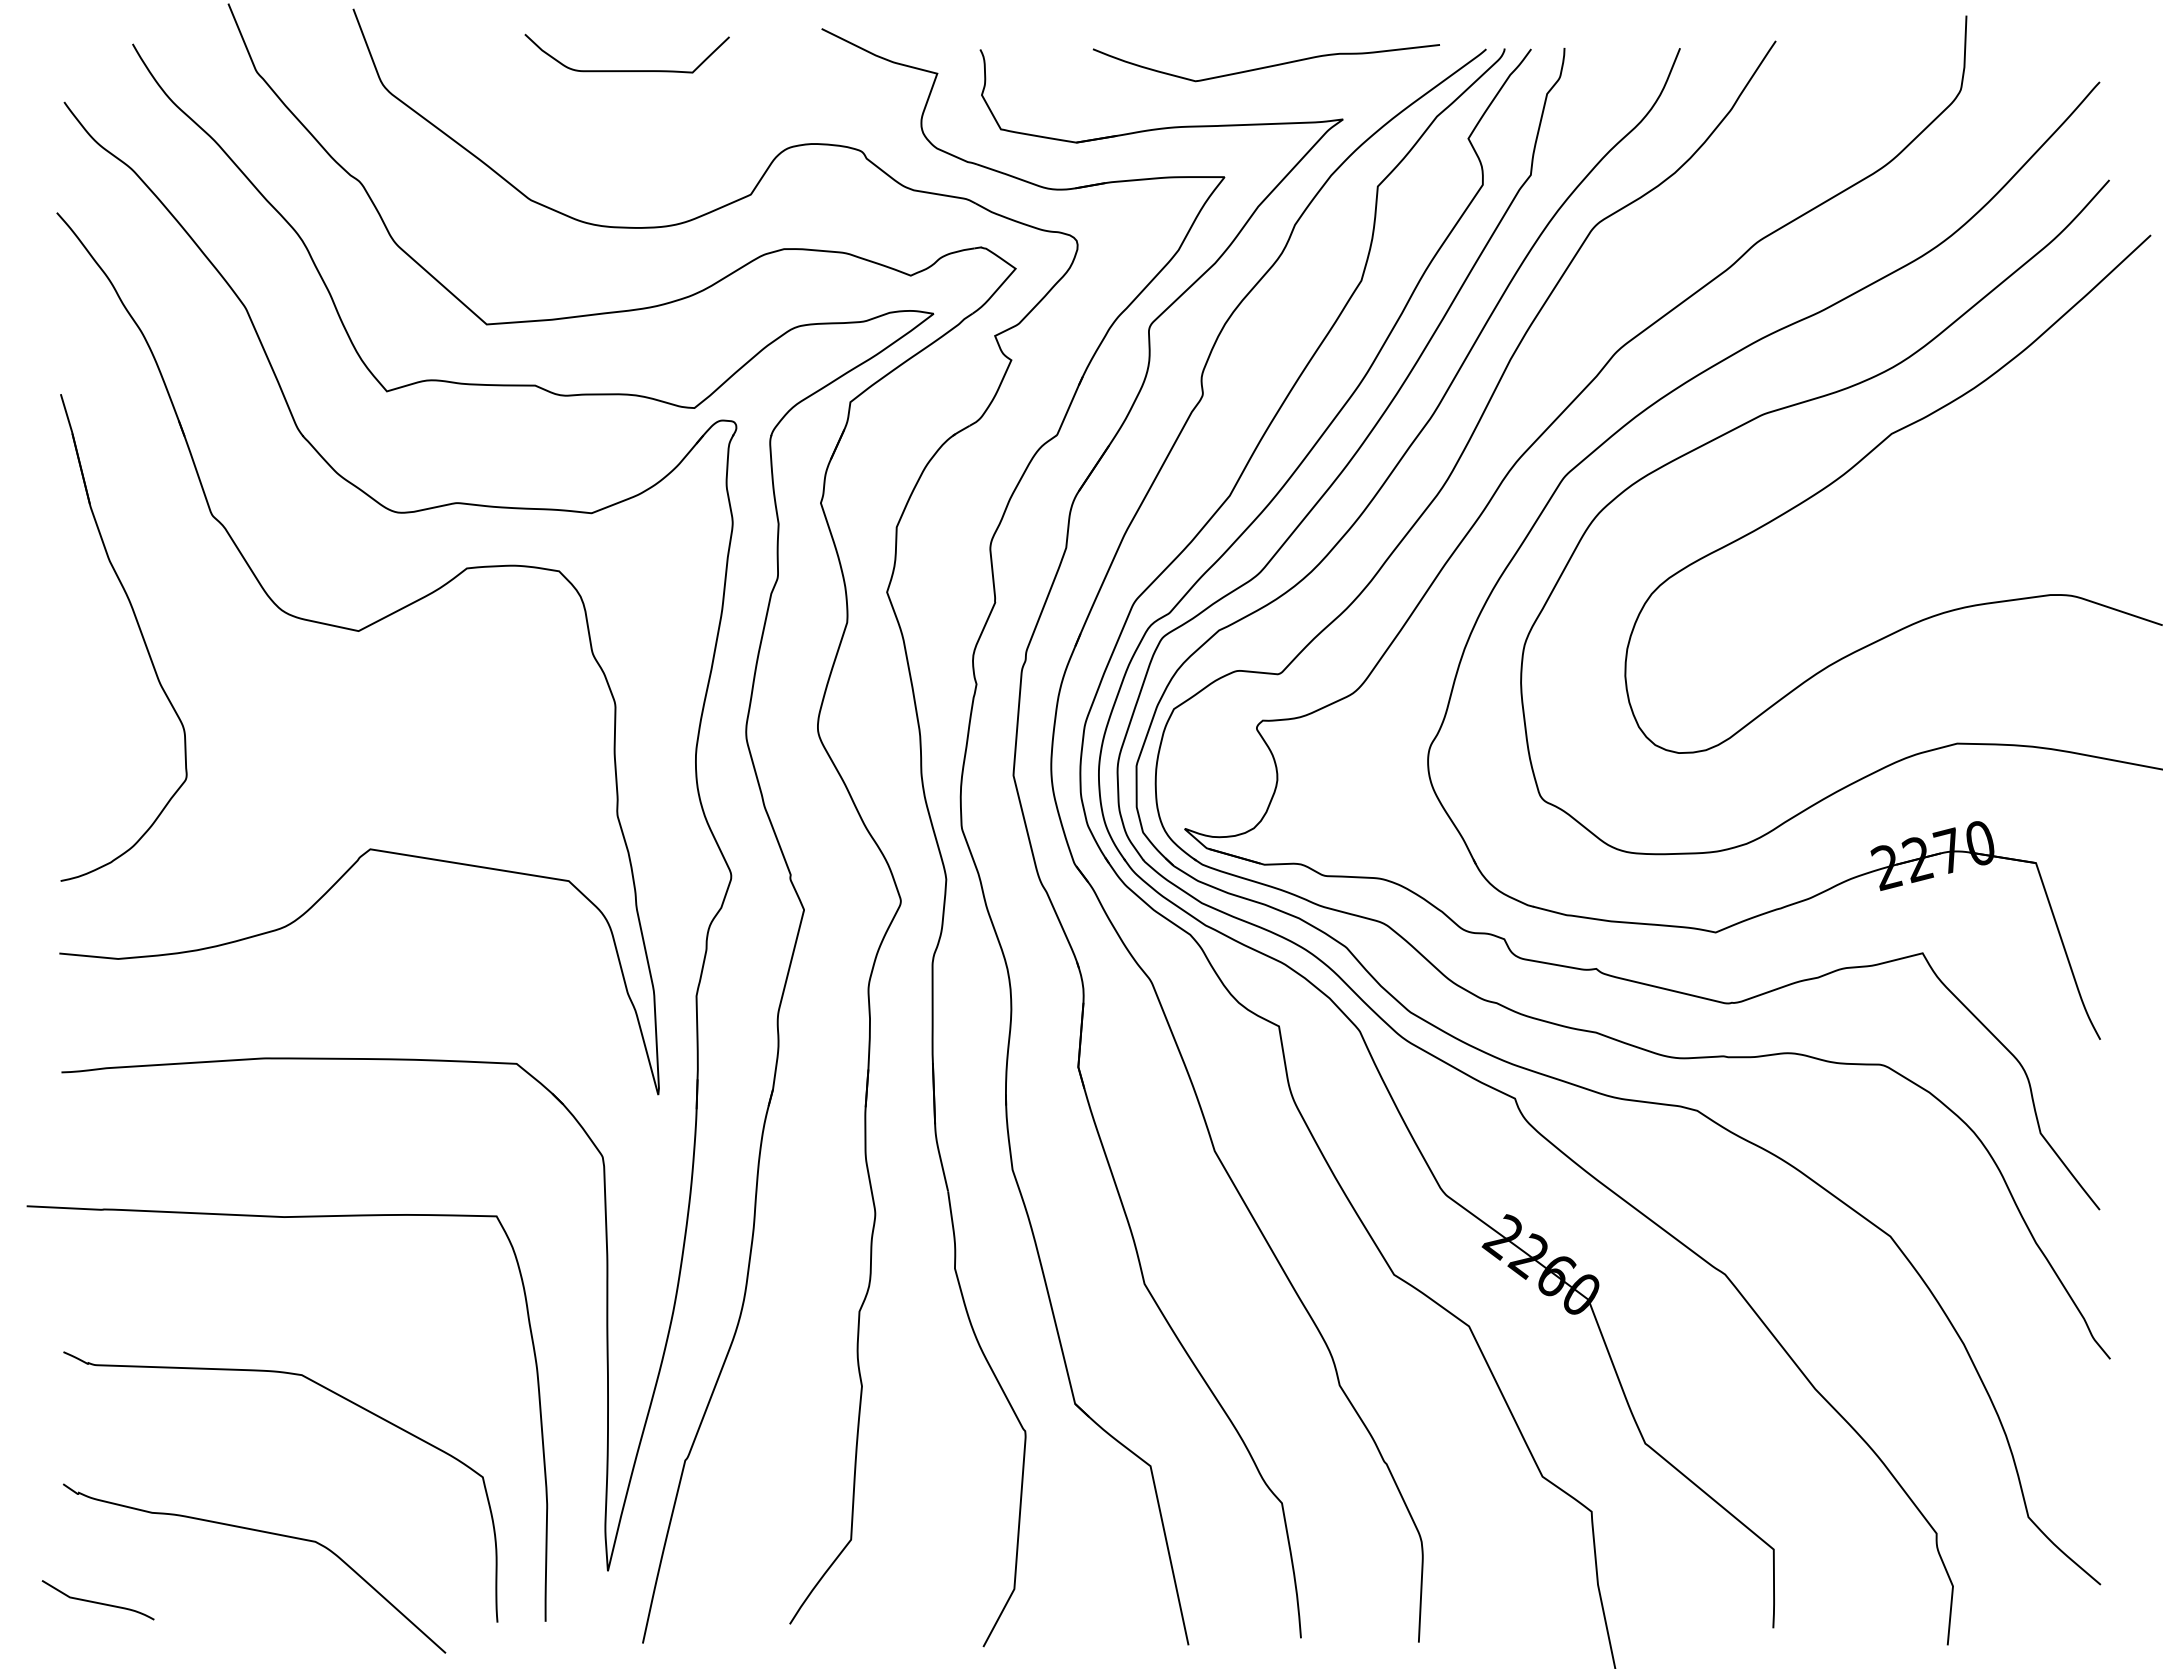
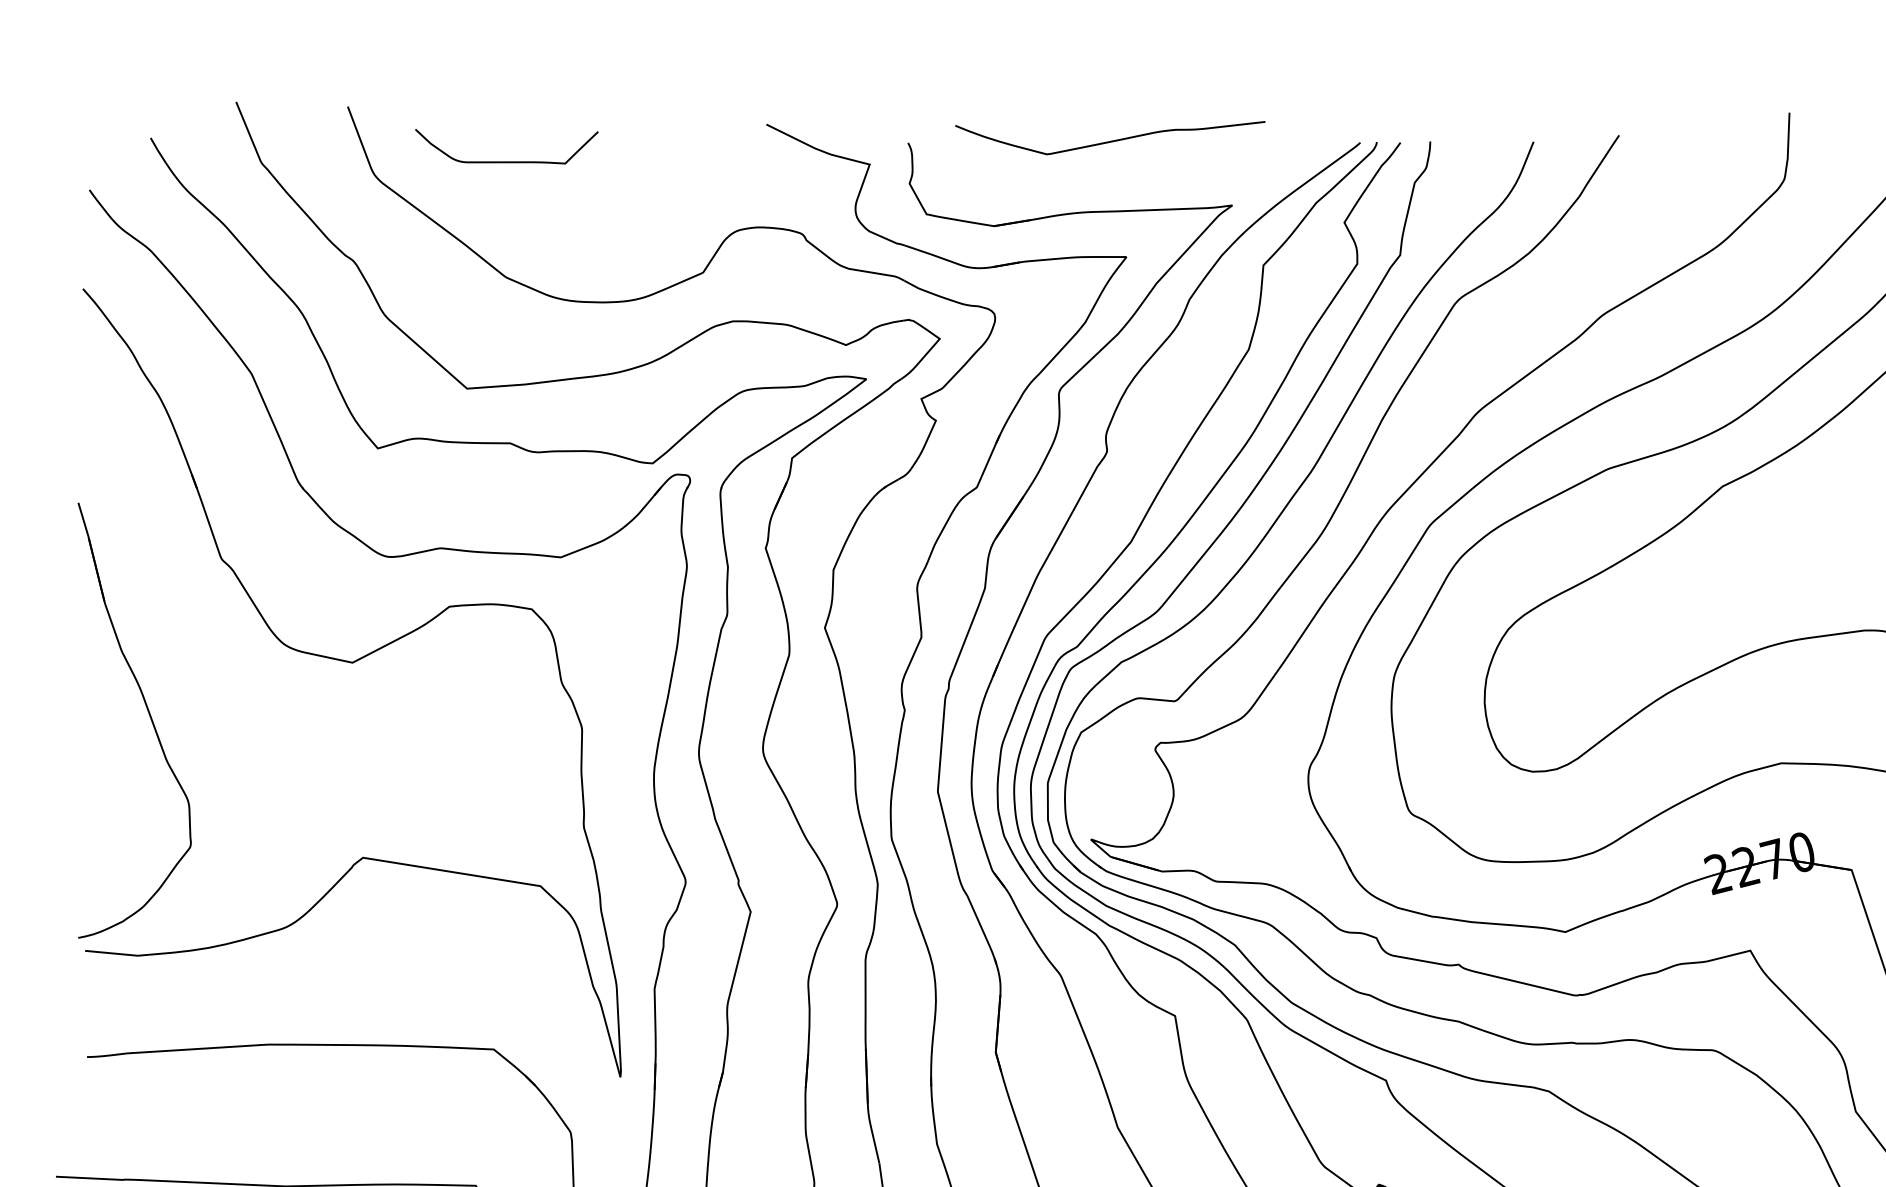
curve: (1265, 66) -> (1109, 141), moved
curve: (626, 70) -> (506, 161), moved
part: (139, 630) -> (148, 714), moved

